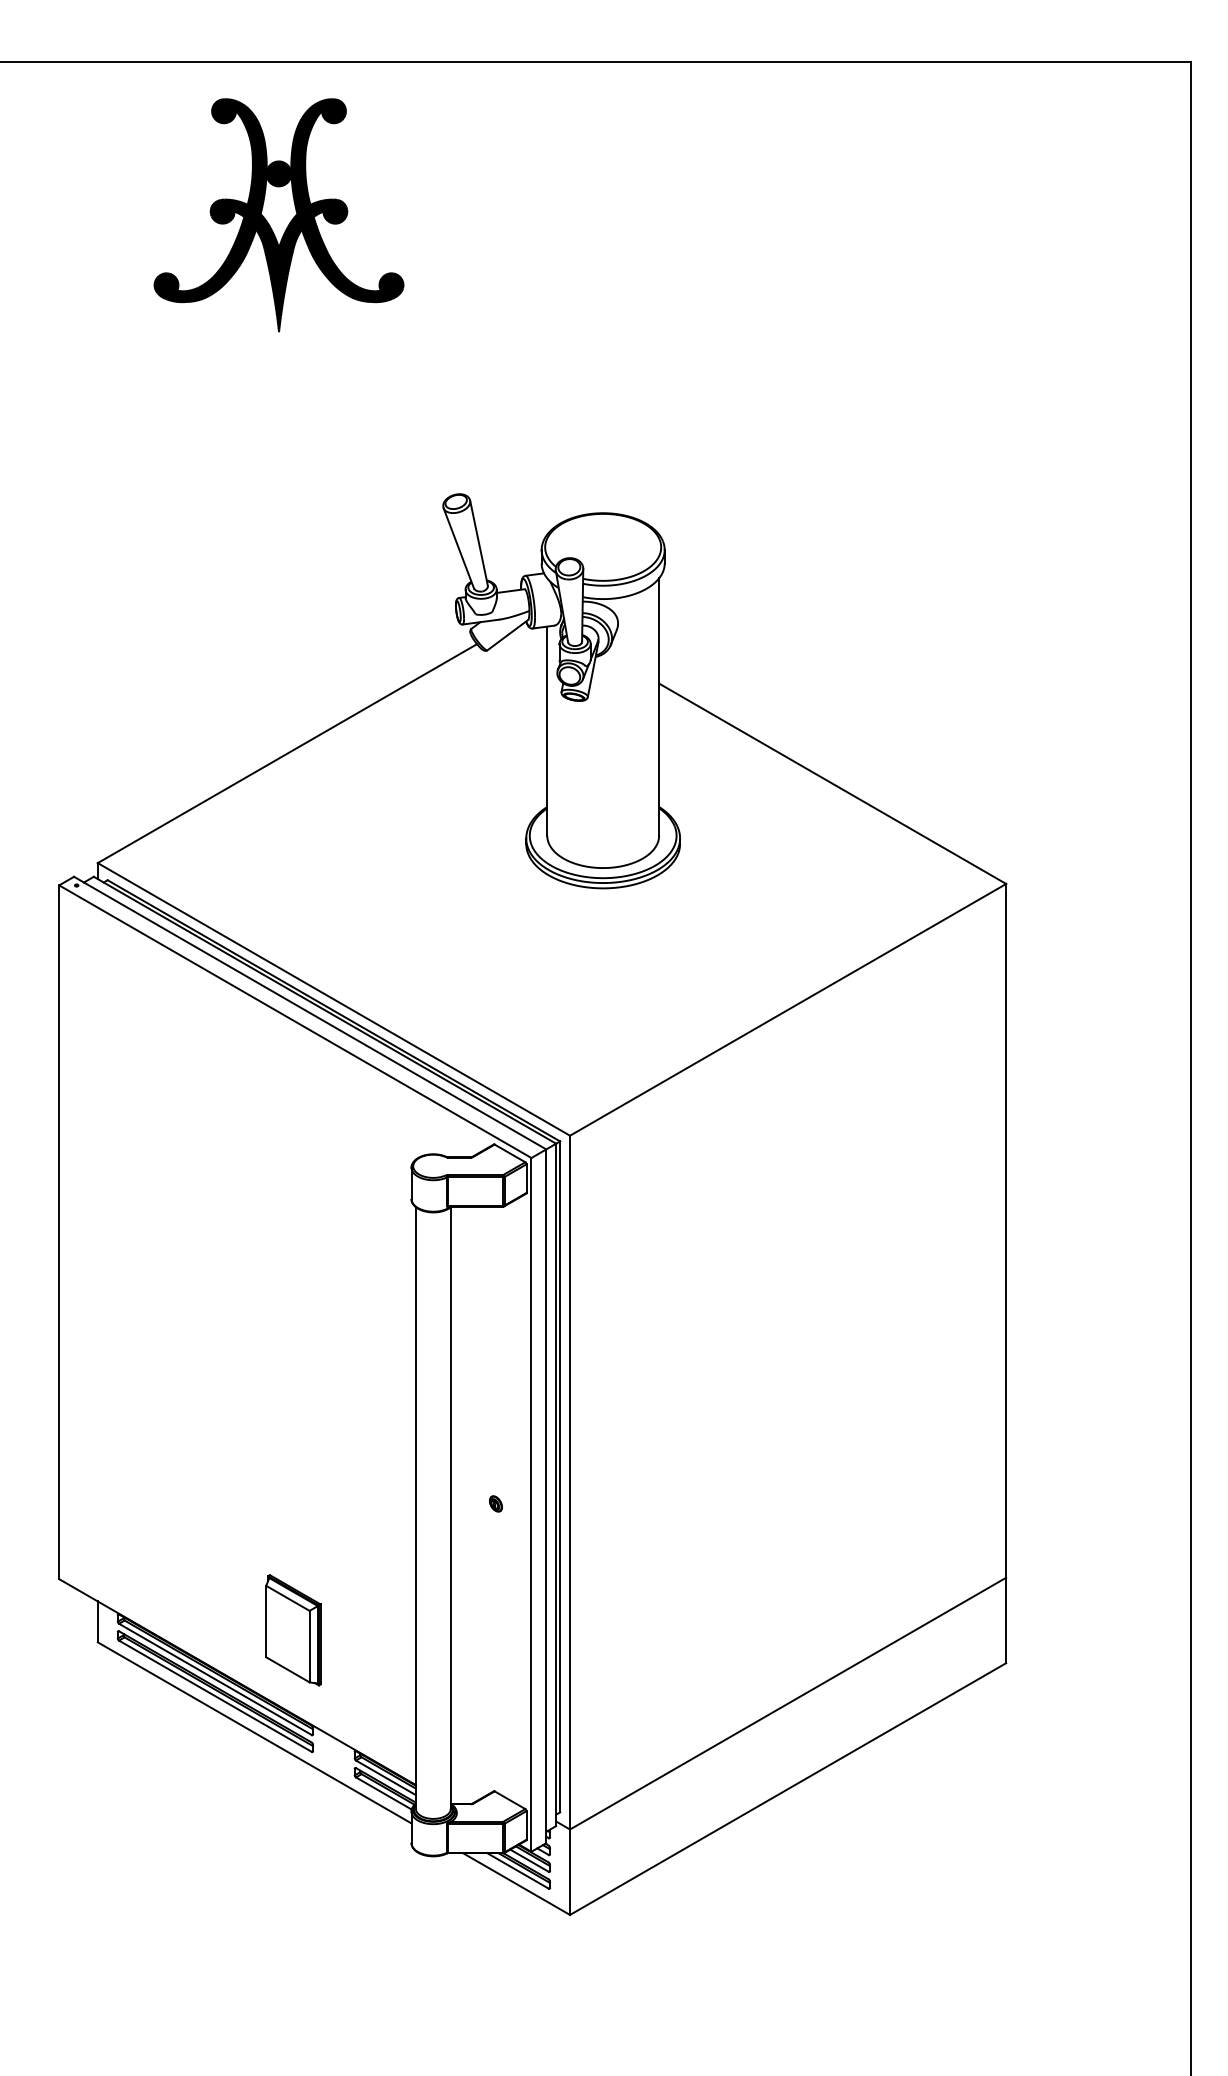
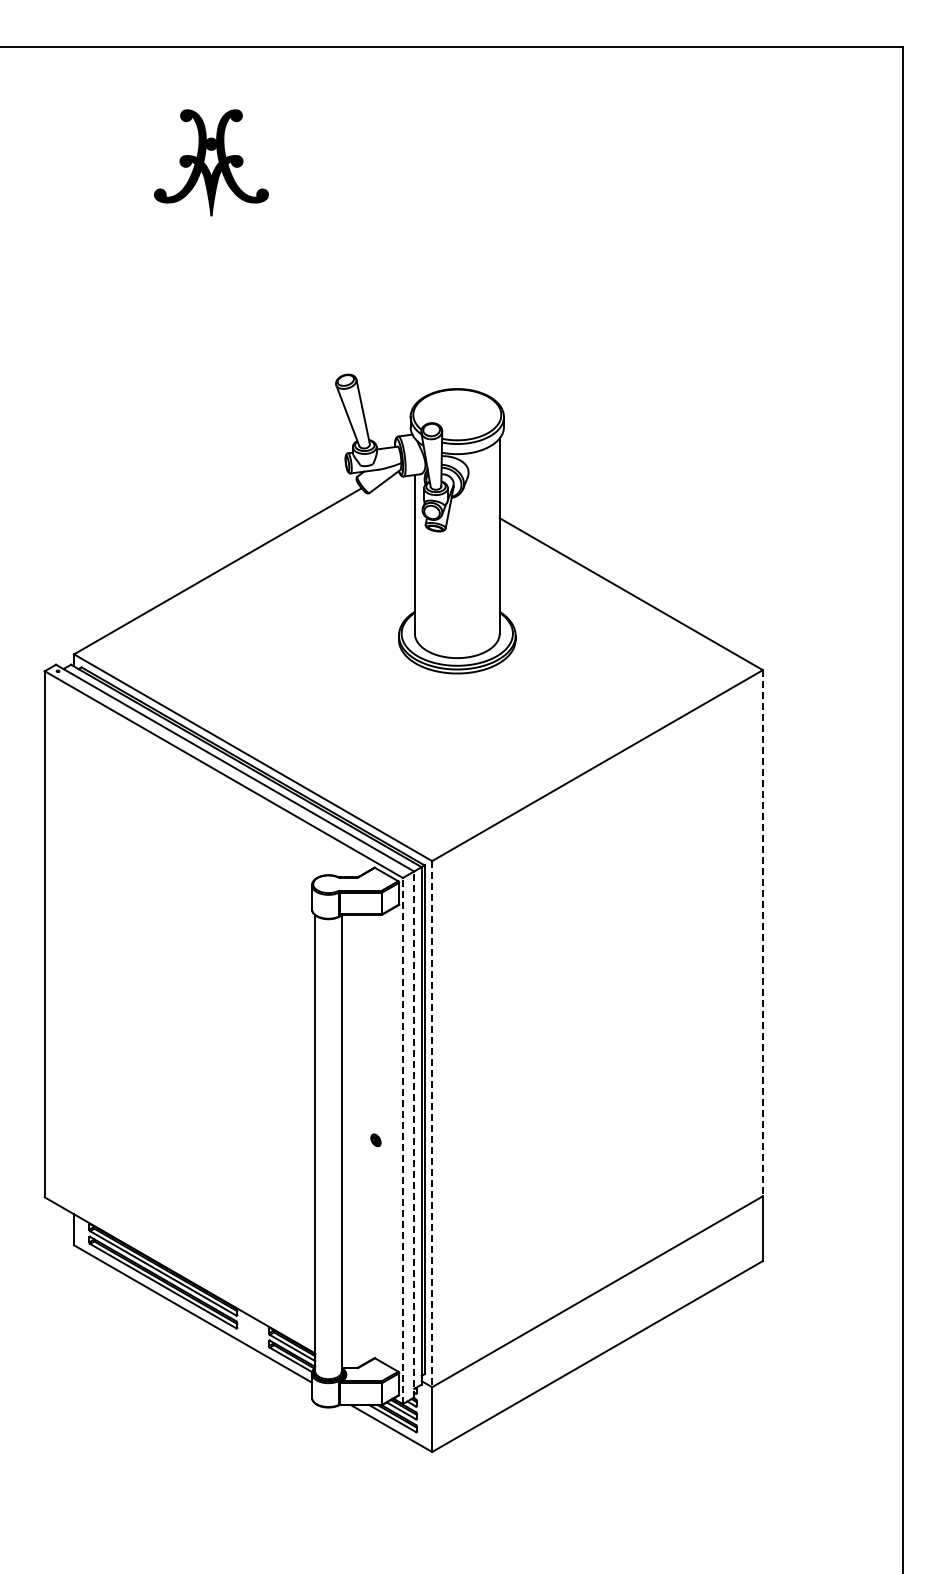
part: (279, 214) -> (211, 162), size x0.6
line: (1005, 1231) -> (762, 933), solid -> dashed
line: (570, 1483) -> (432, 1124), solid -> dashed
line: (546, 1496) -> (414, 1134), solid -> dashed
line: (530, 1504) -> (402, 1140), solid -> dashed
part: (293, 1629) -> (222, 1235), removed

